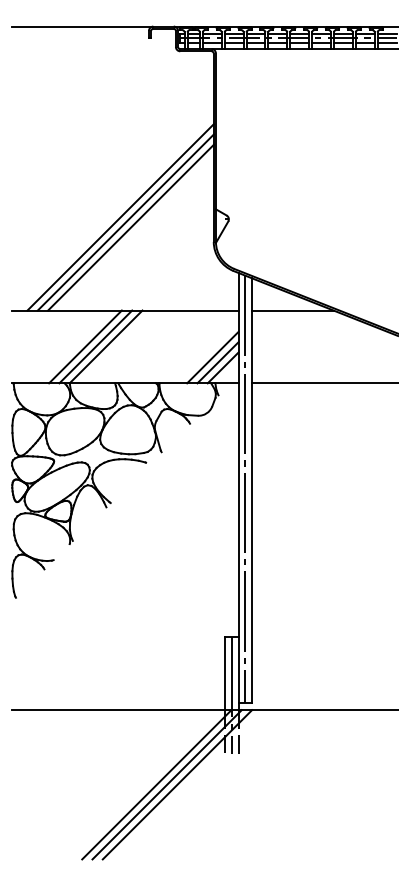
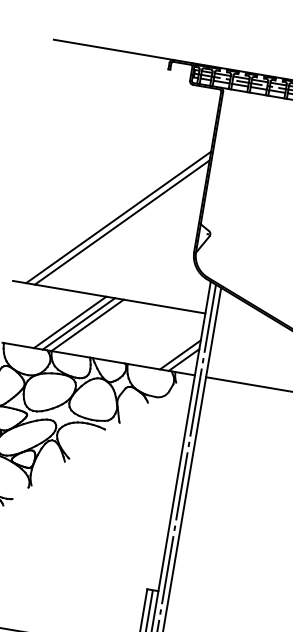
line: (130, 227) -> (125, 227), removed
line: (292, 310) -> (251, 321), removed
line: (212, 357) -> (176, 349), removed

